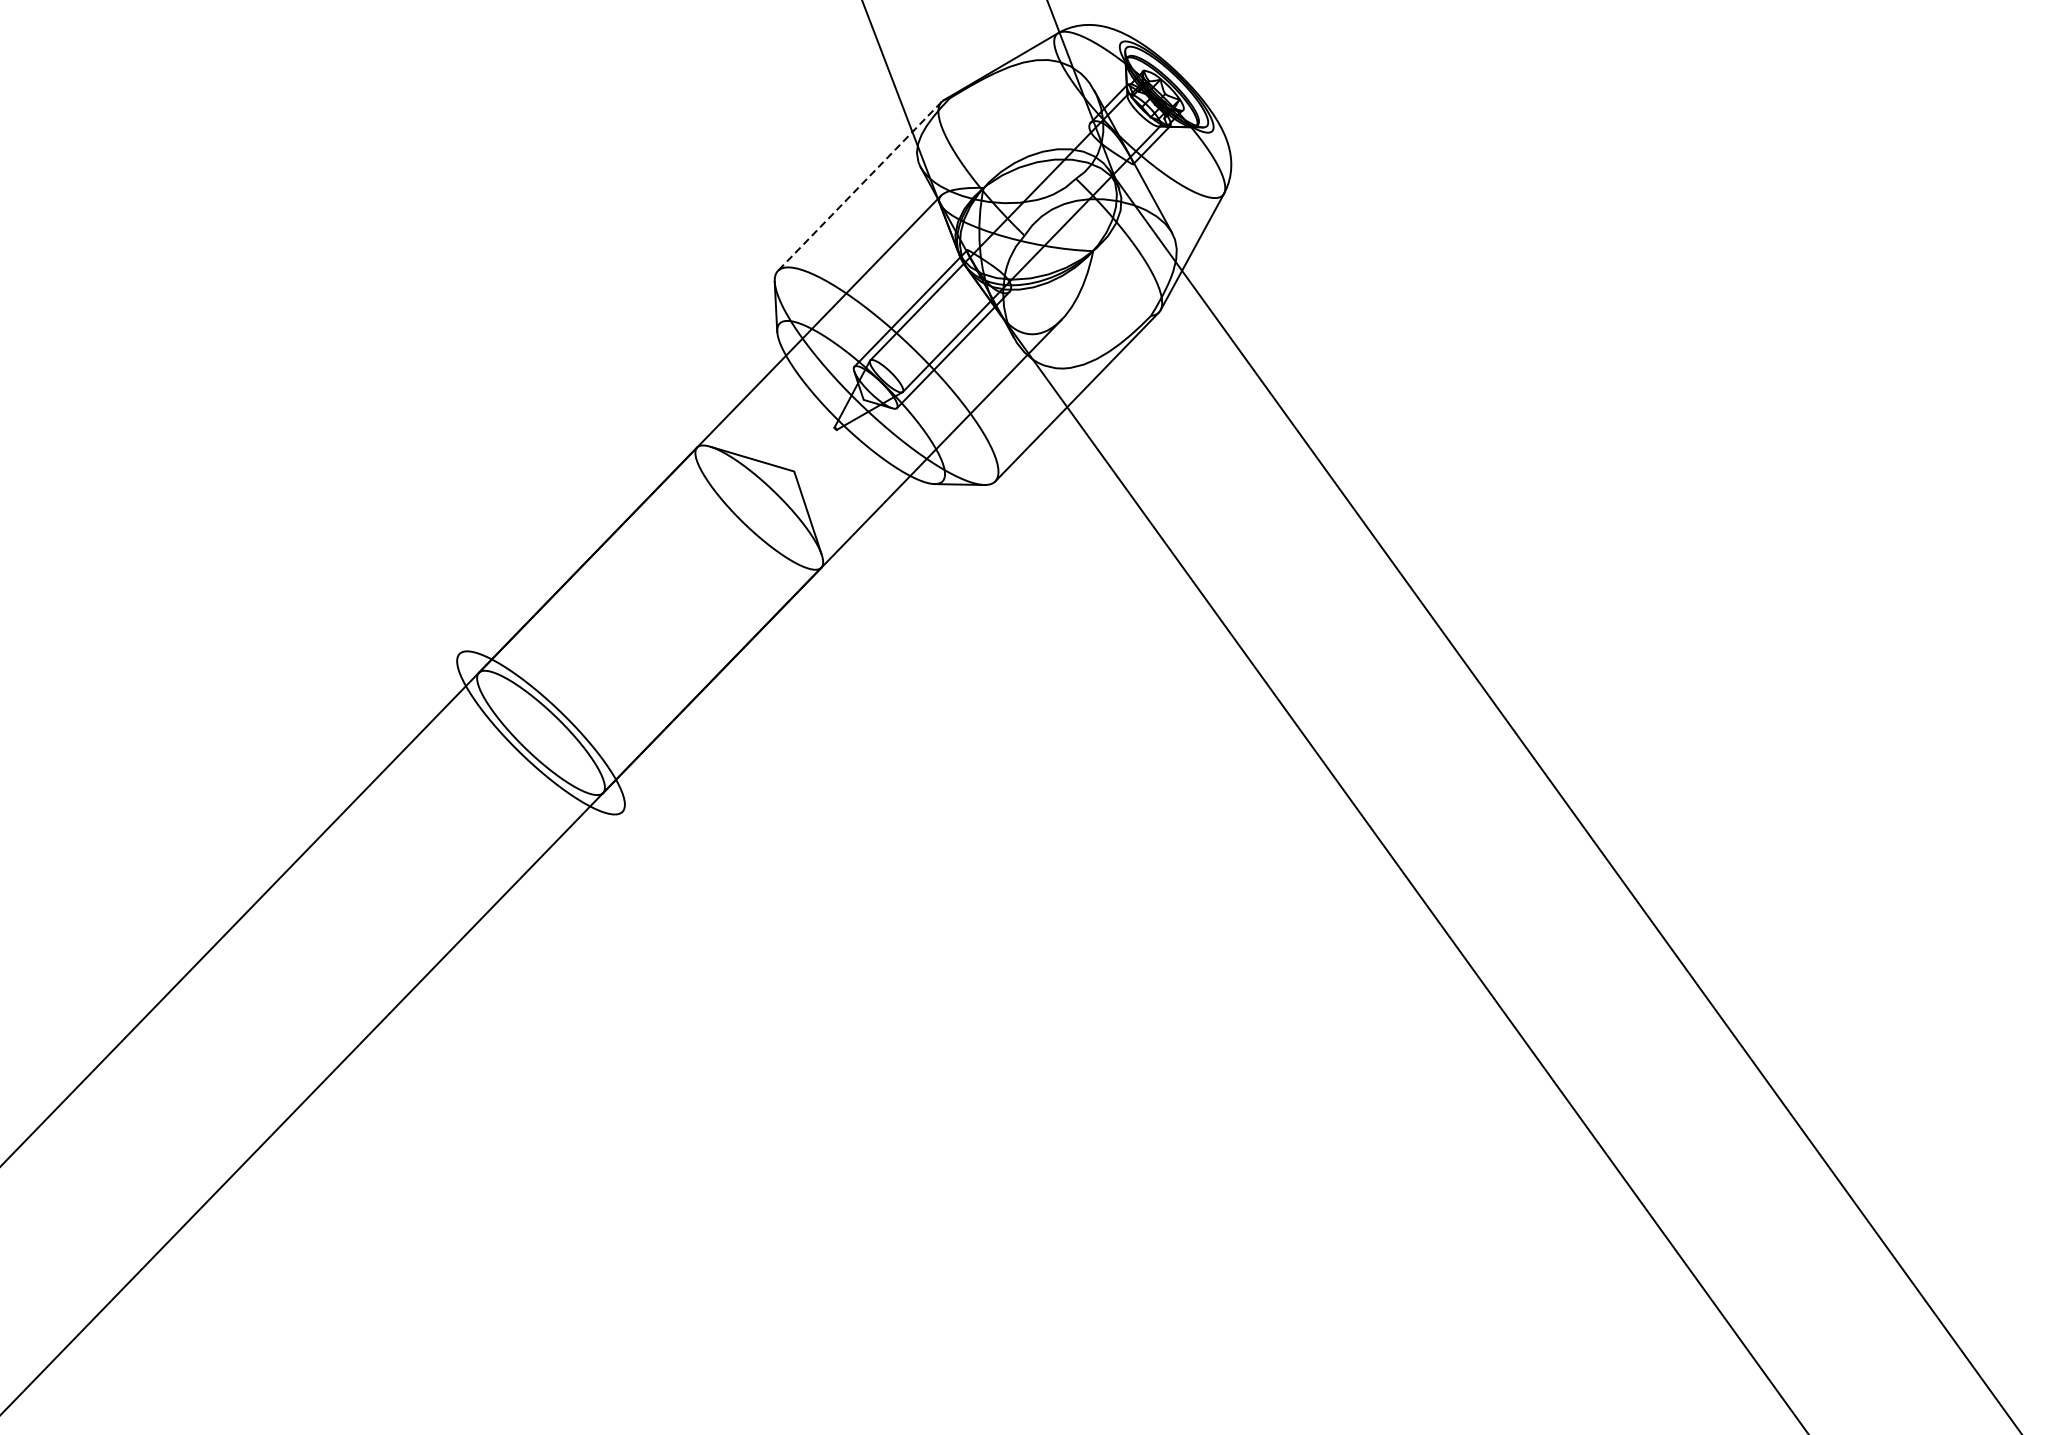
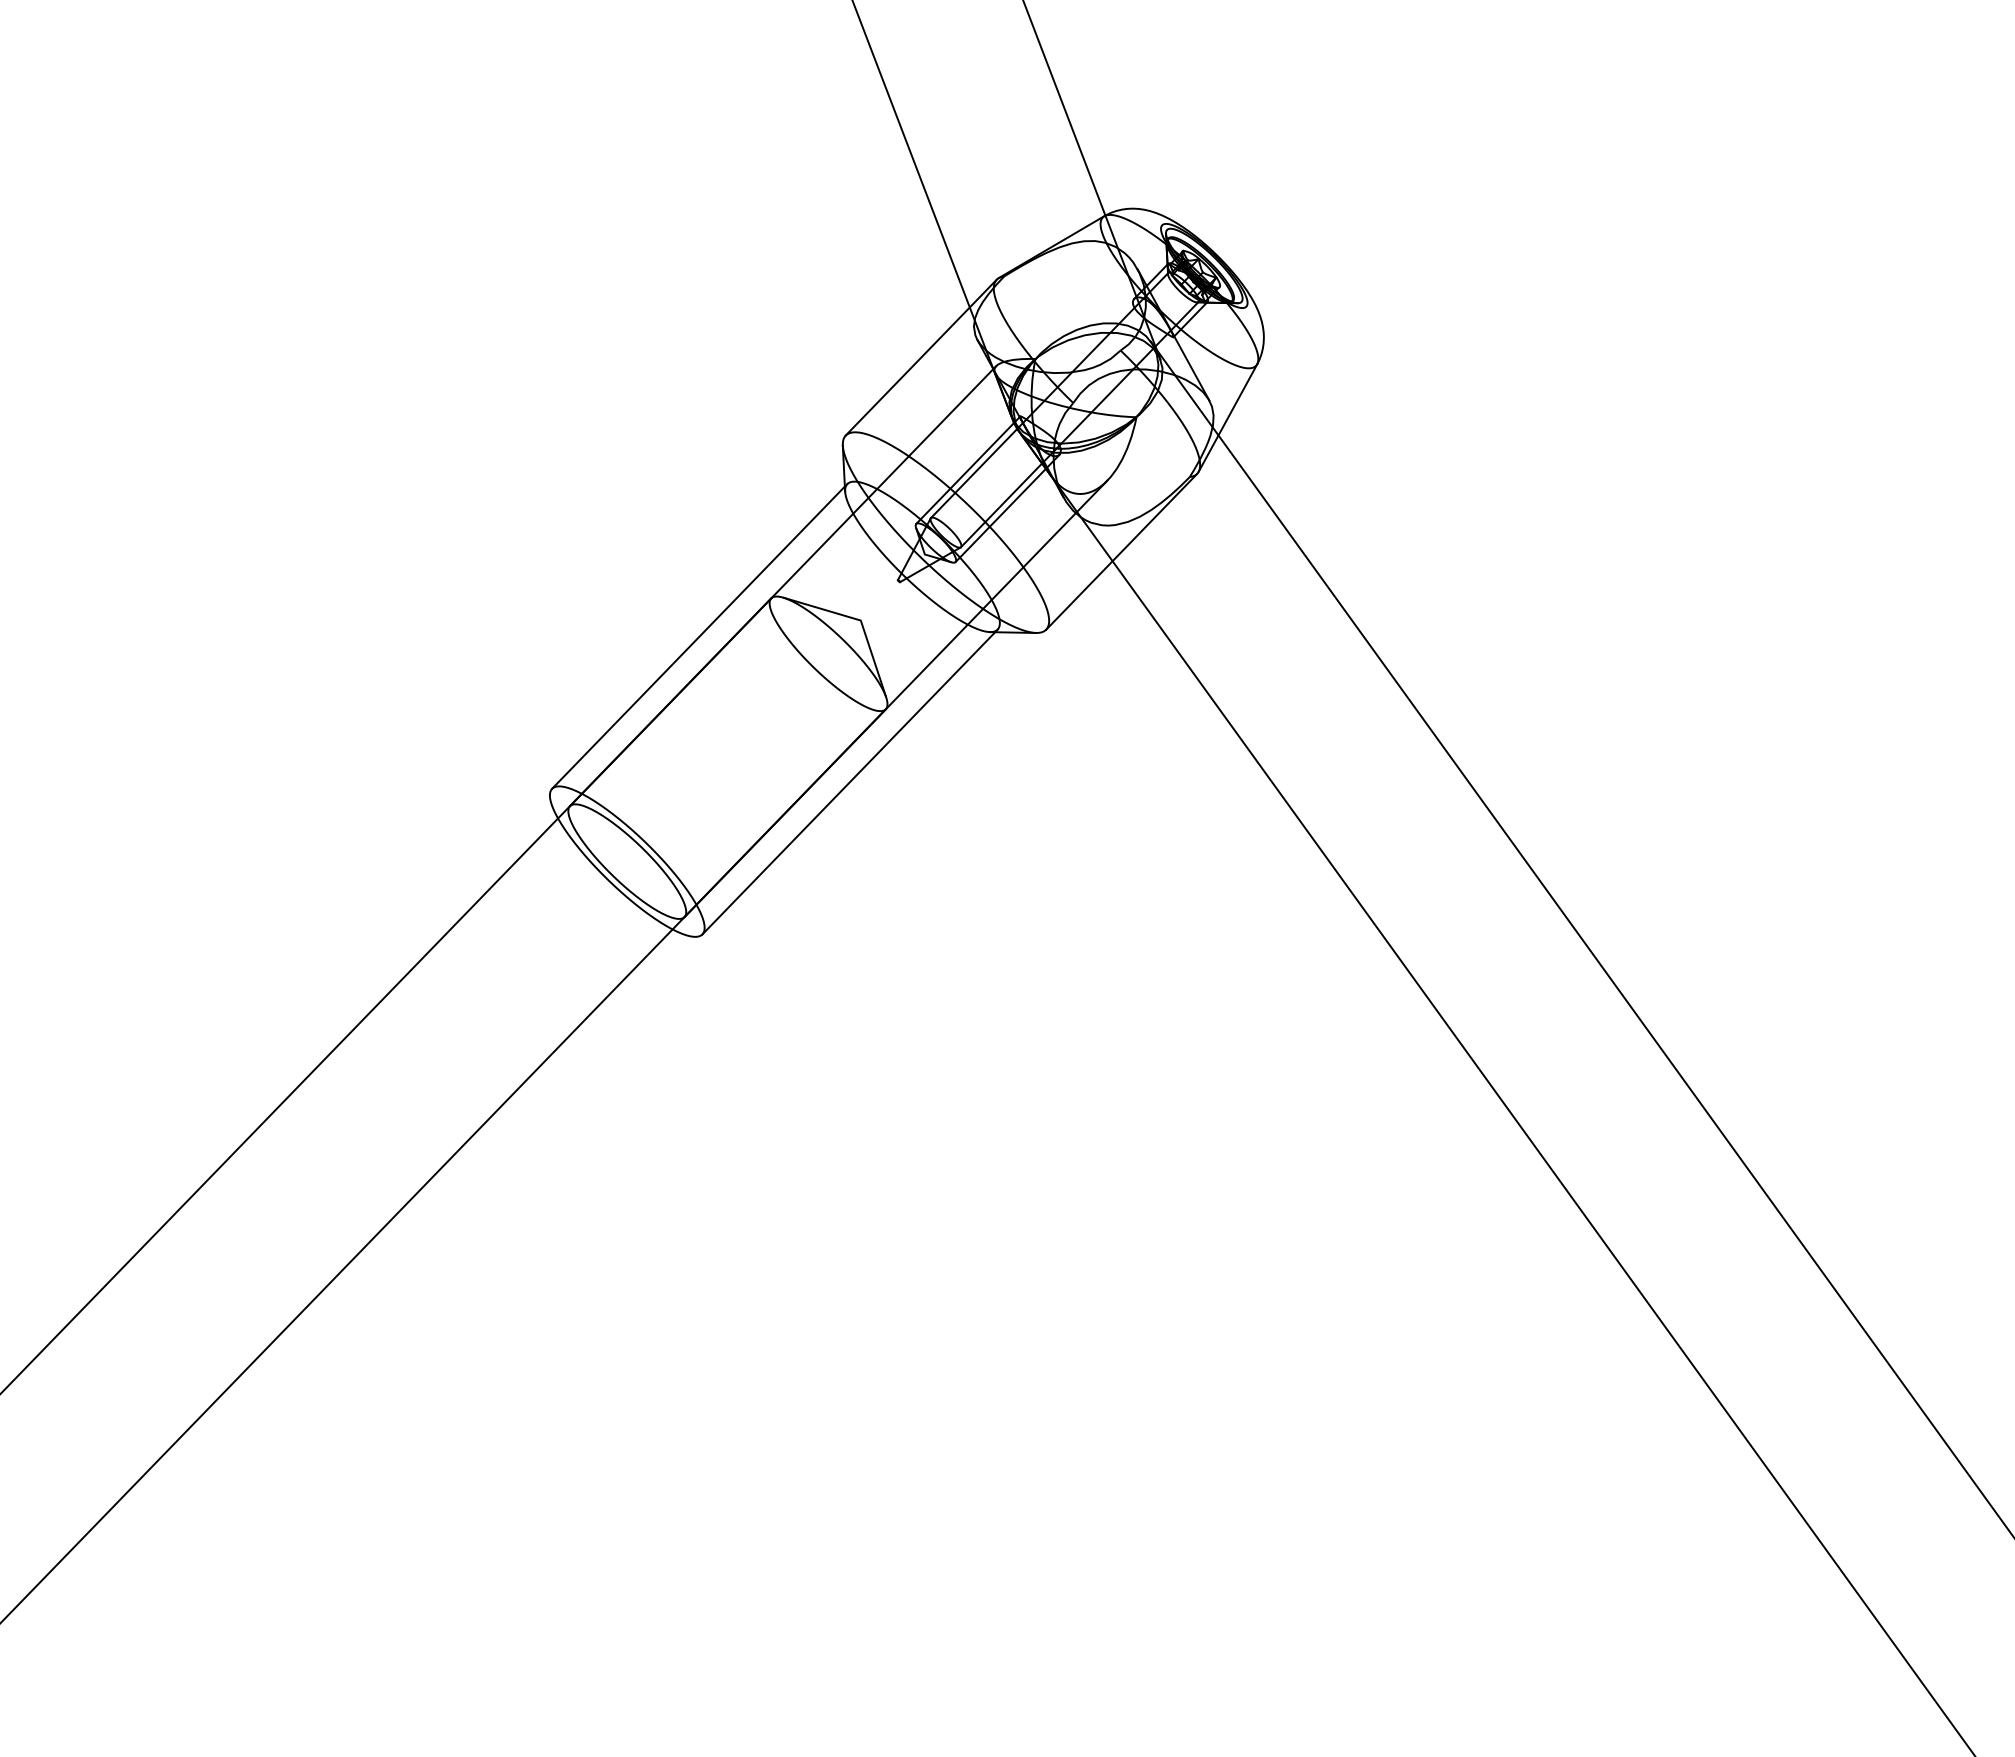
line: (858, 186) -> (920, 357), dashed -> solid
line: (619, 488) -> (699, 636), added
line: (781, 646) -> (849, 781), added

